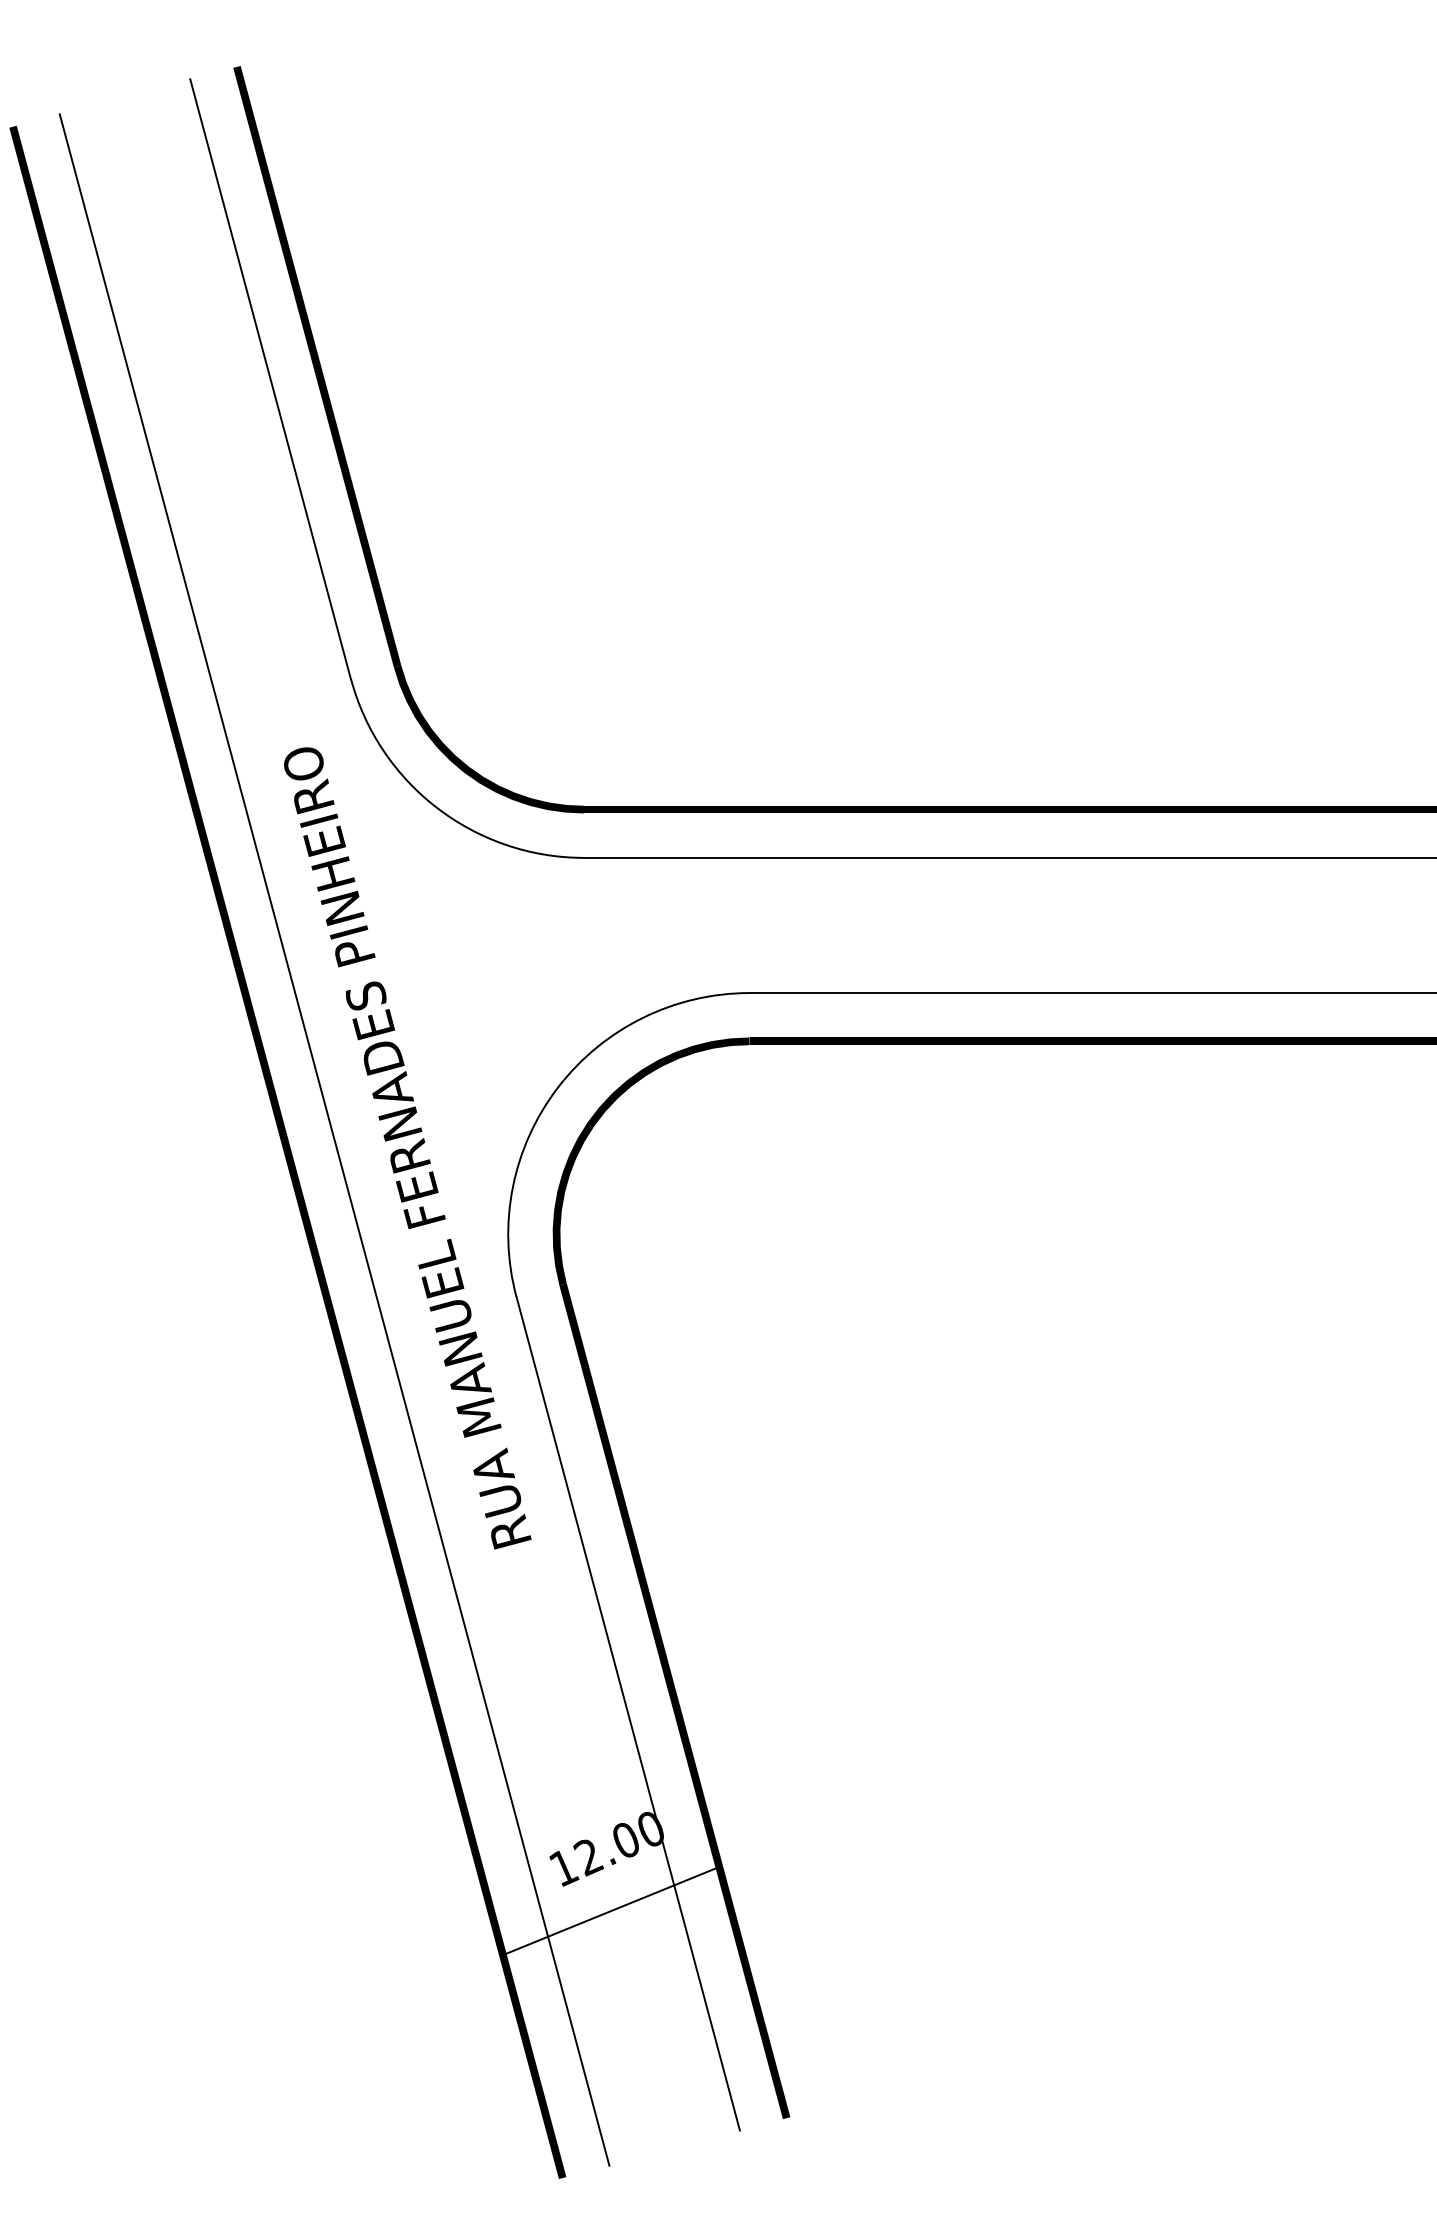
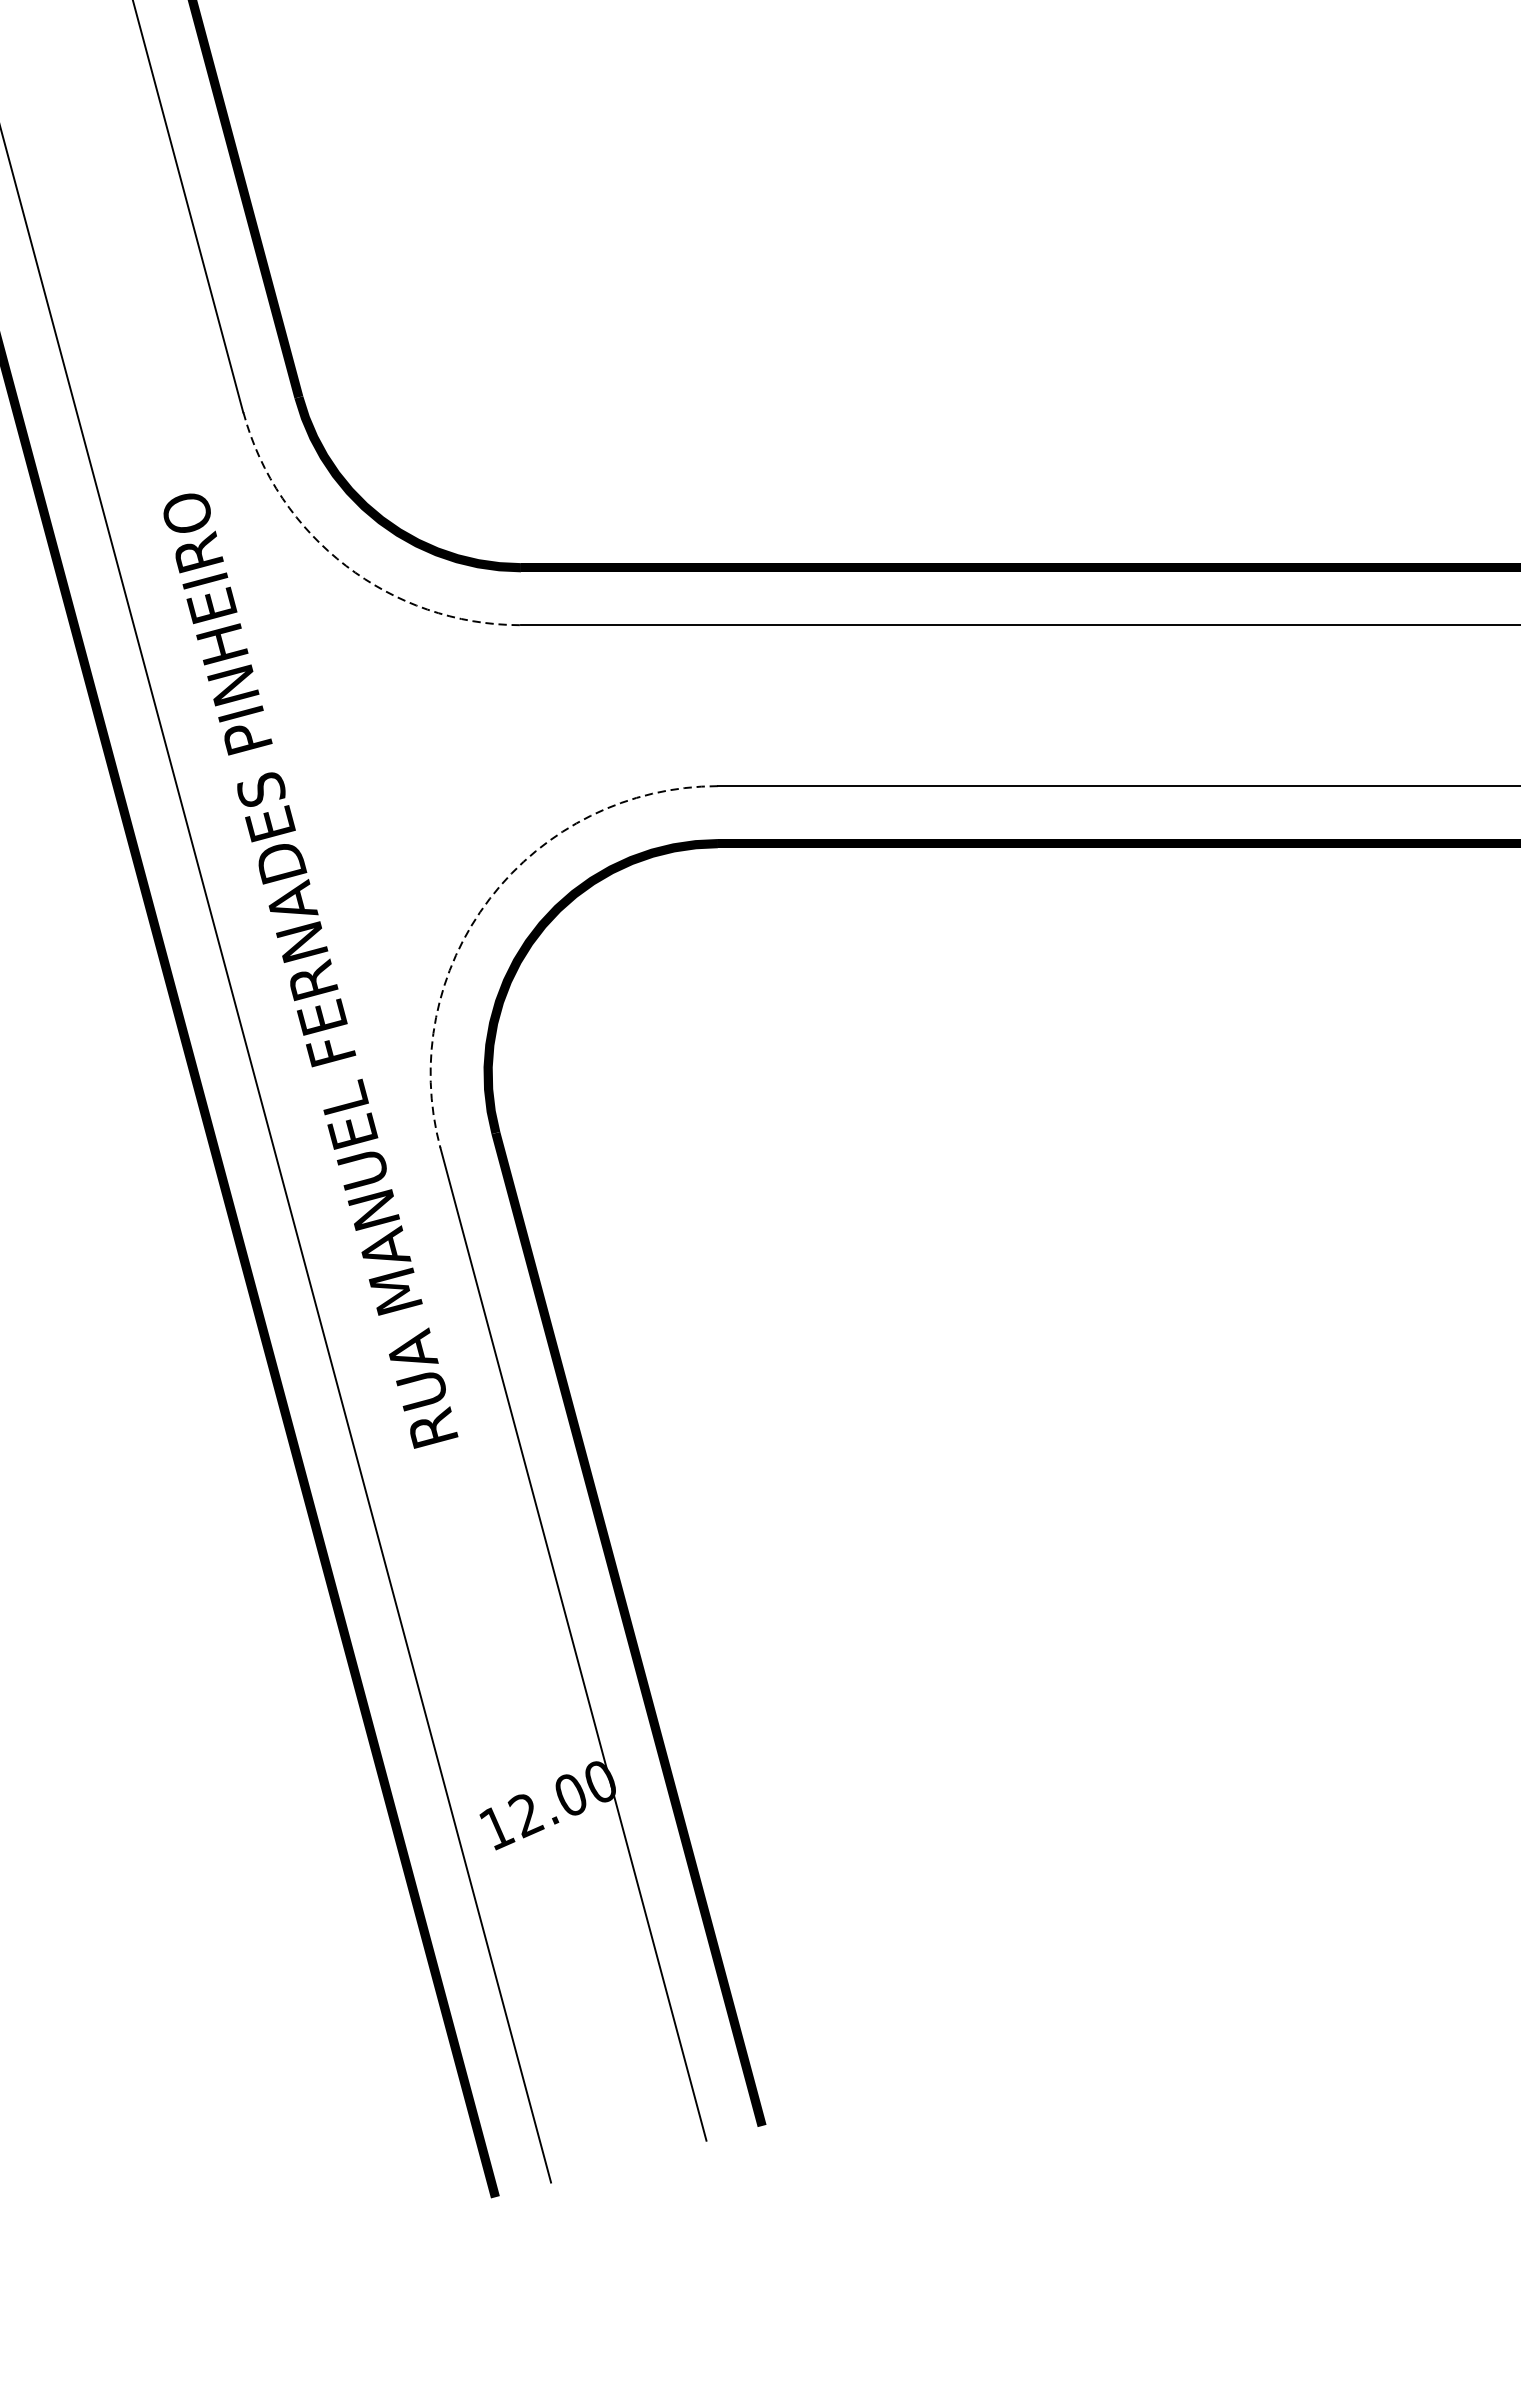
arc: (437, 808) -> (346, 566), solid -> dashed
arc: (558, 1087) -> (490, 898), solid -> dashed
line: (611, 1911) -> (553, 1879), removed

